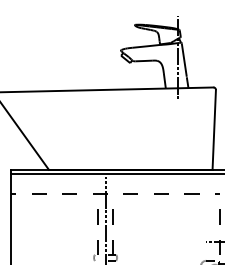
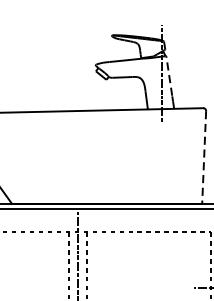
line: (184, 60) -> (169, 76), solid -> dashed
line: (214, 129) -> (204, 157), solid -> dashed

